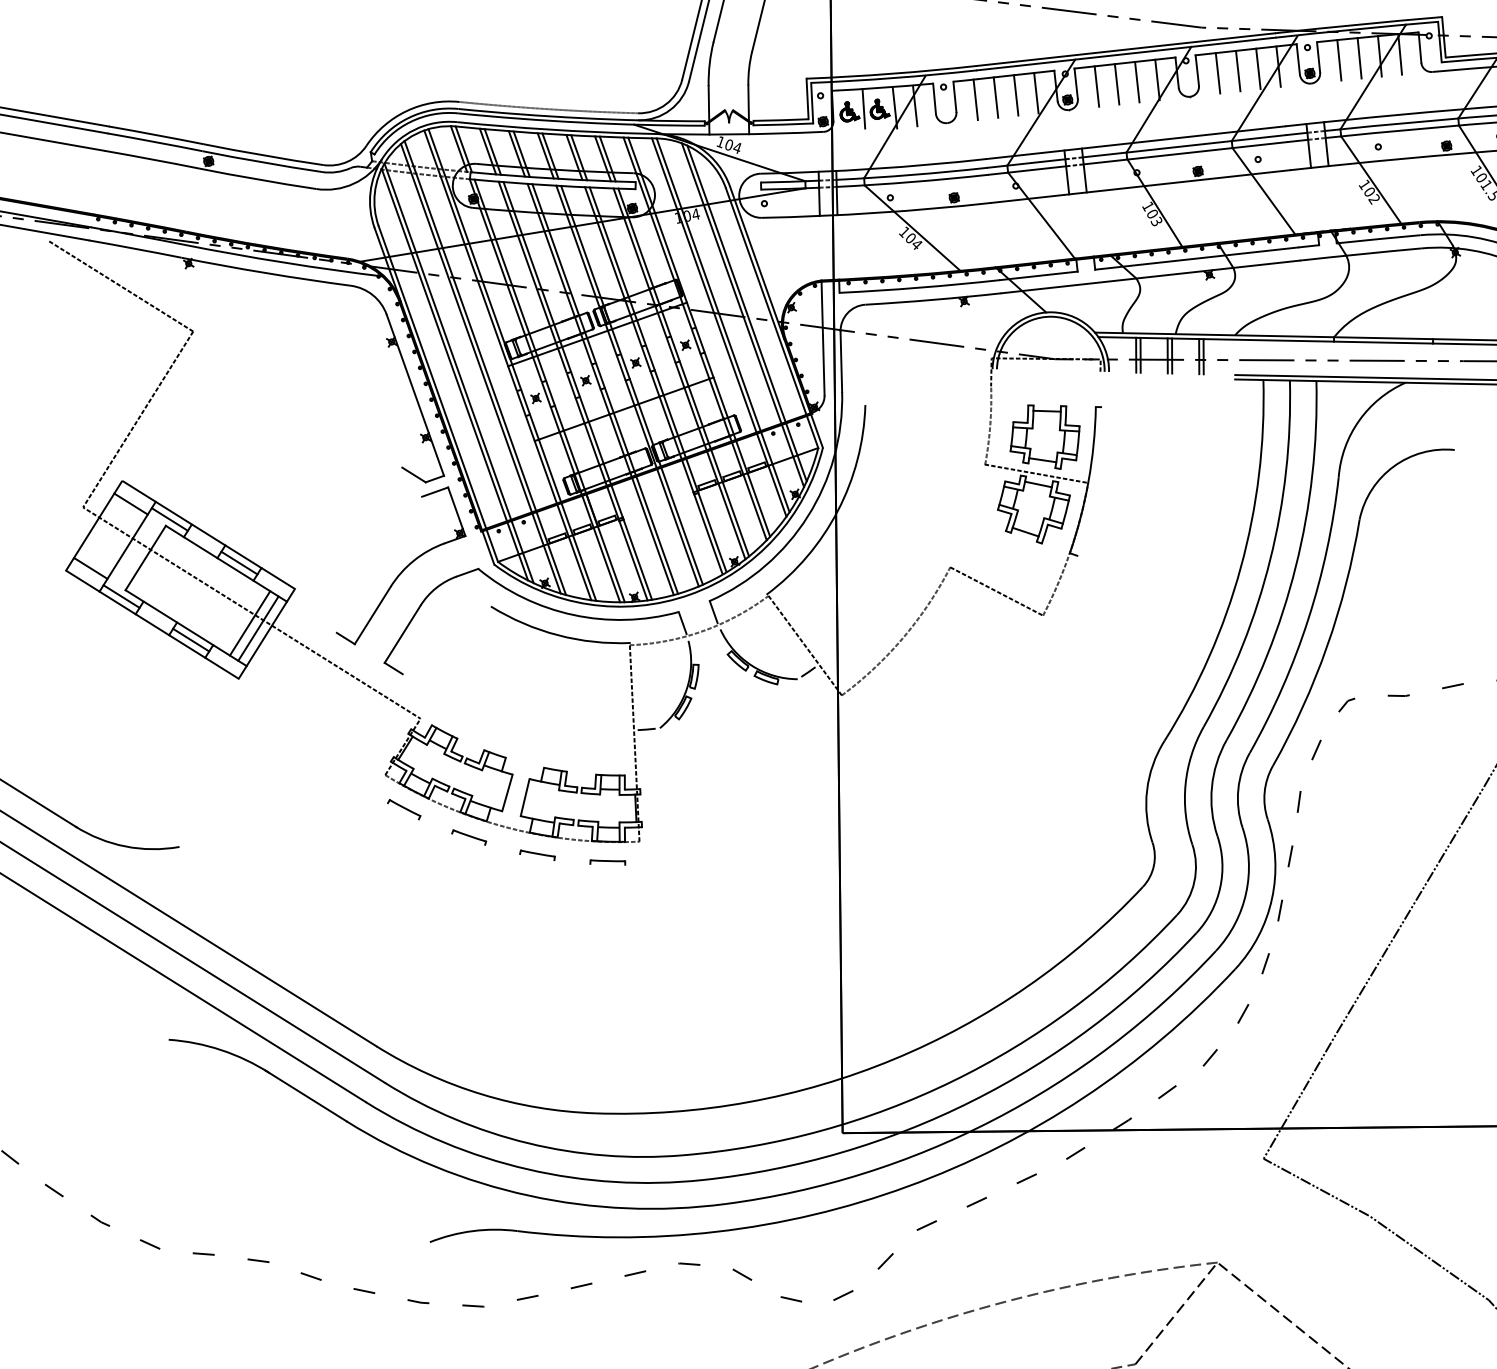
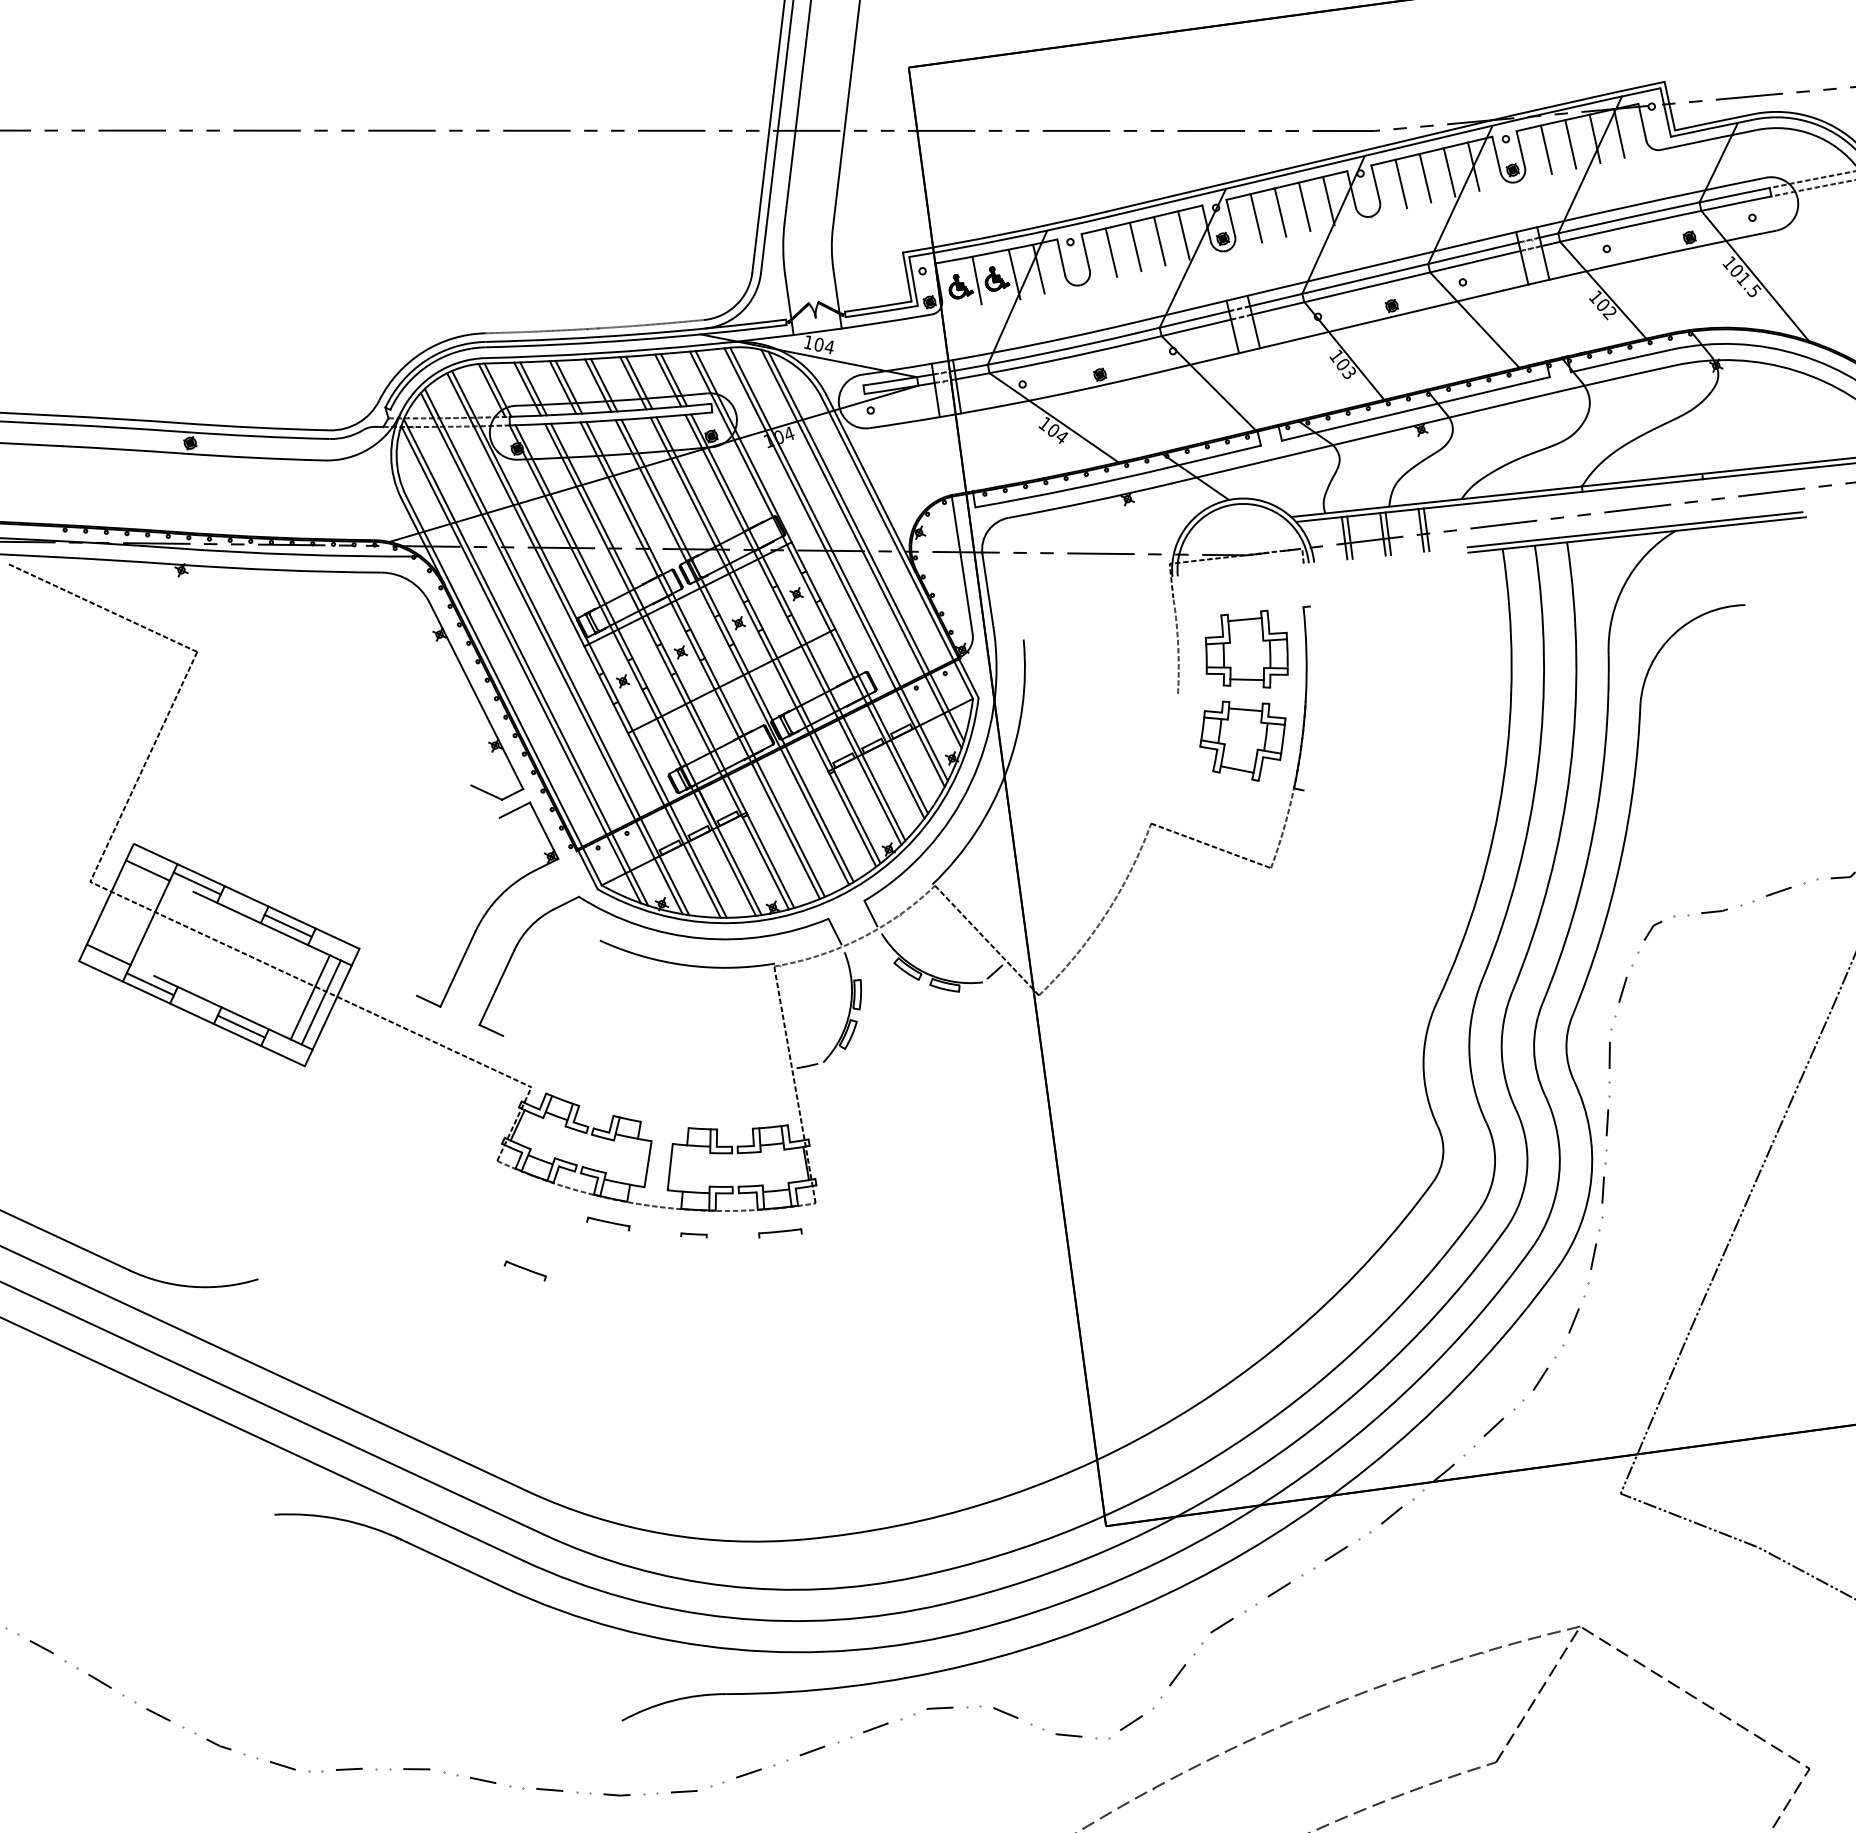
line: (1036, 473) -> (1241, 696), removed
line: (145, 557) -> (173, 933), removed
part: (403, 809) -> (524, 1270), moved
part: (537, 855) -> (693, 1235), size x0.6

